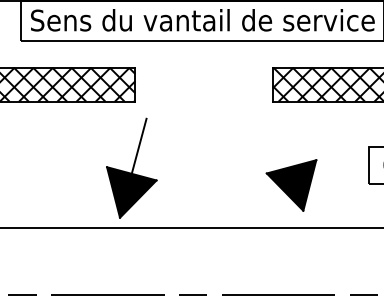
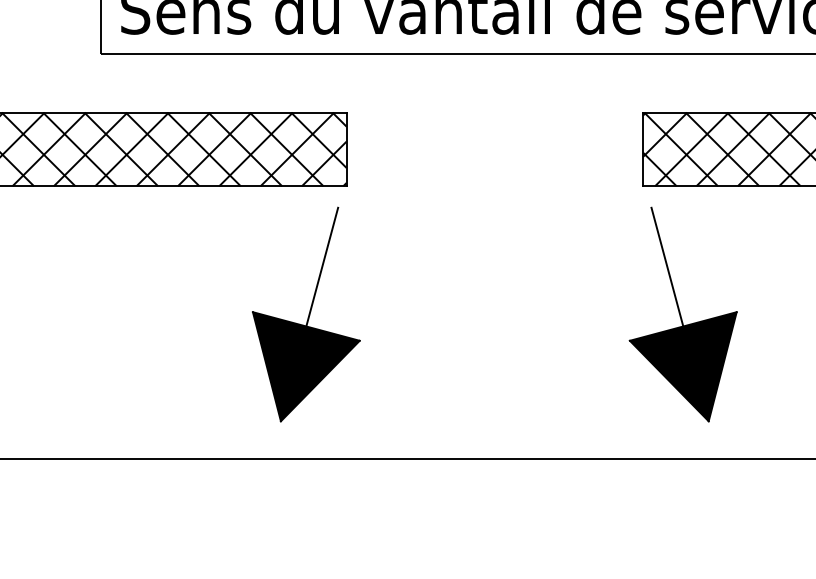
line: (283, 138) -> (665, 265), added
part: (131, 167) -> (305, 312), moved

